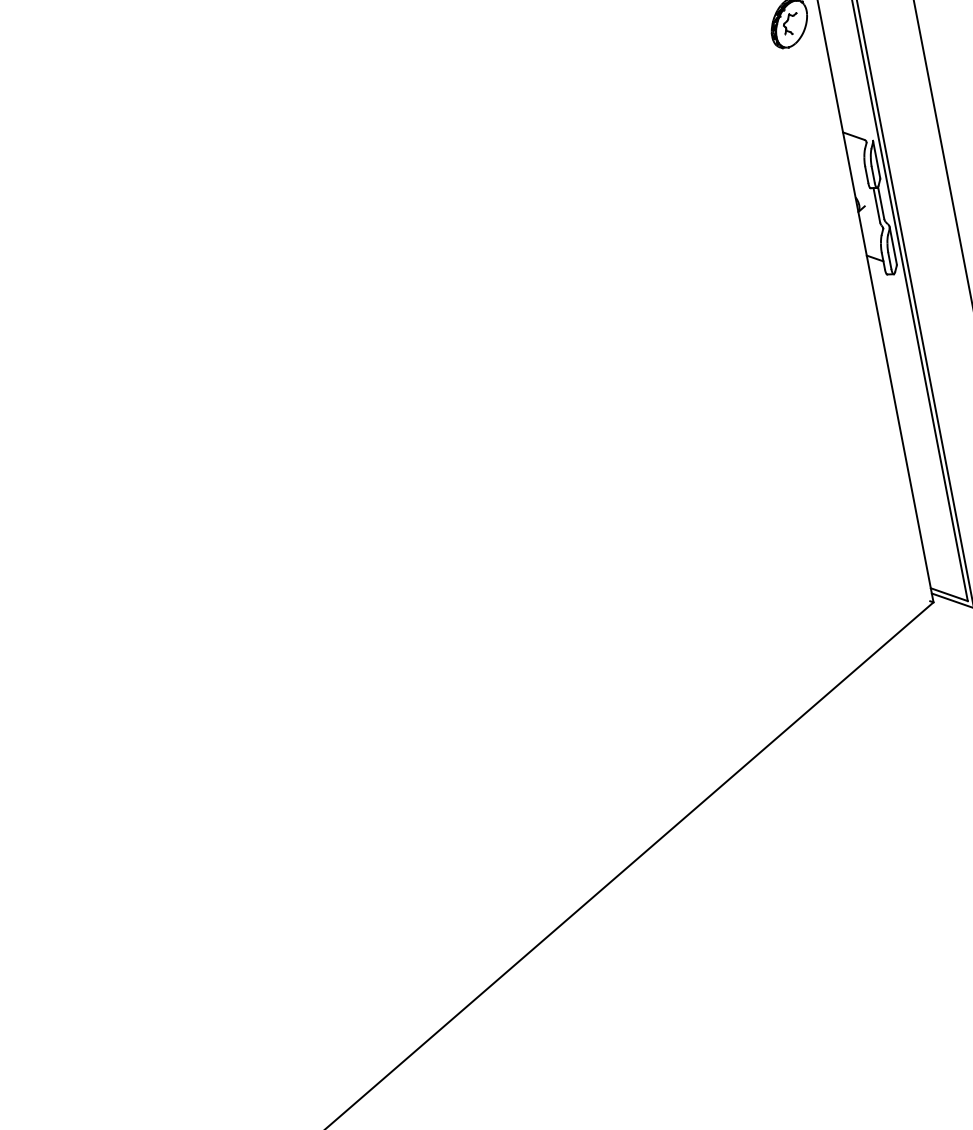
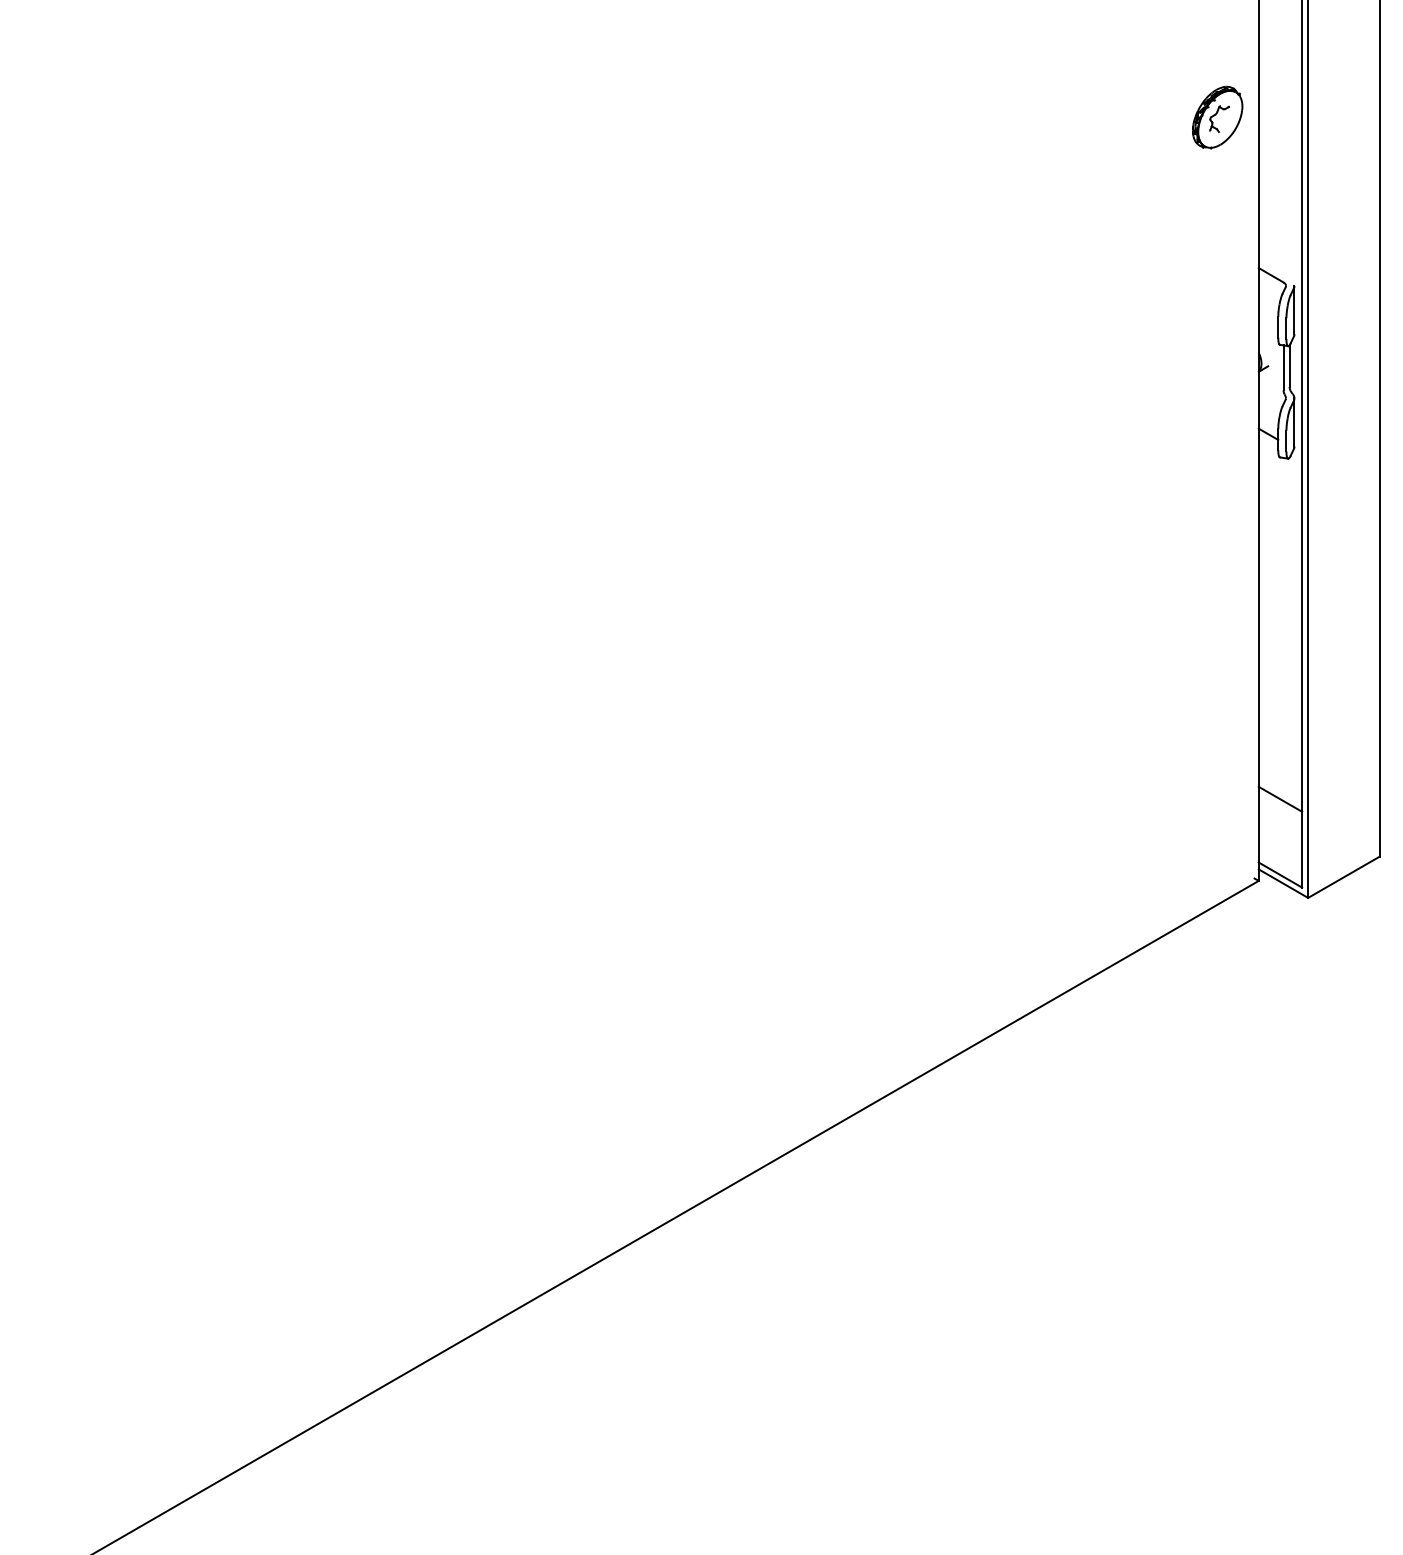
line: (938, 535) -> (1280, 798), added

